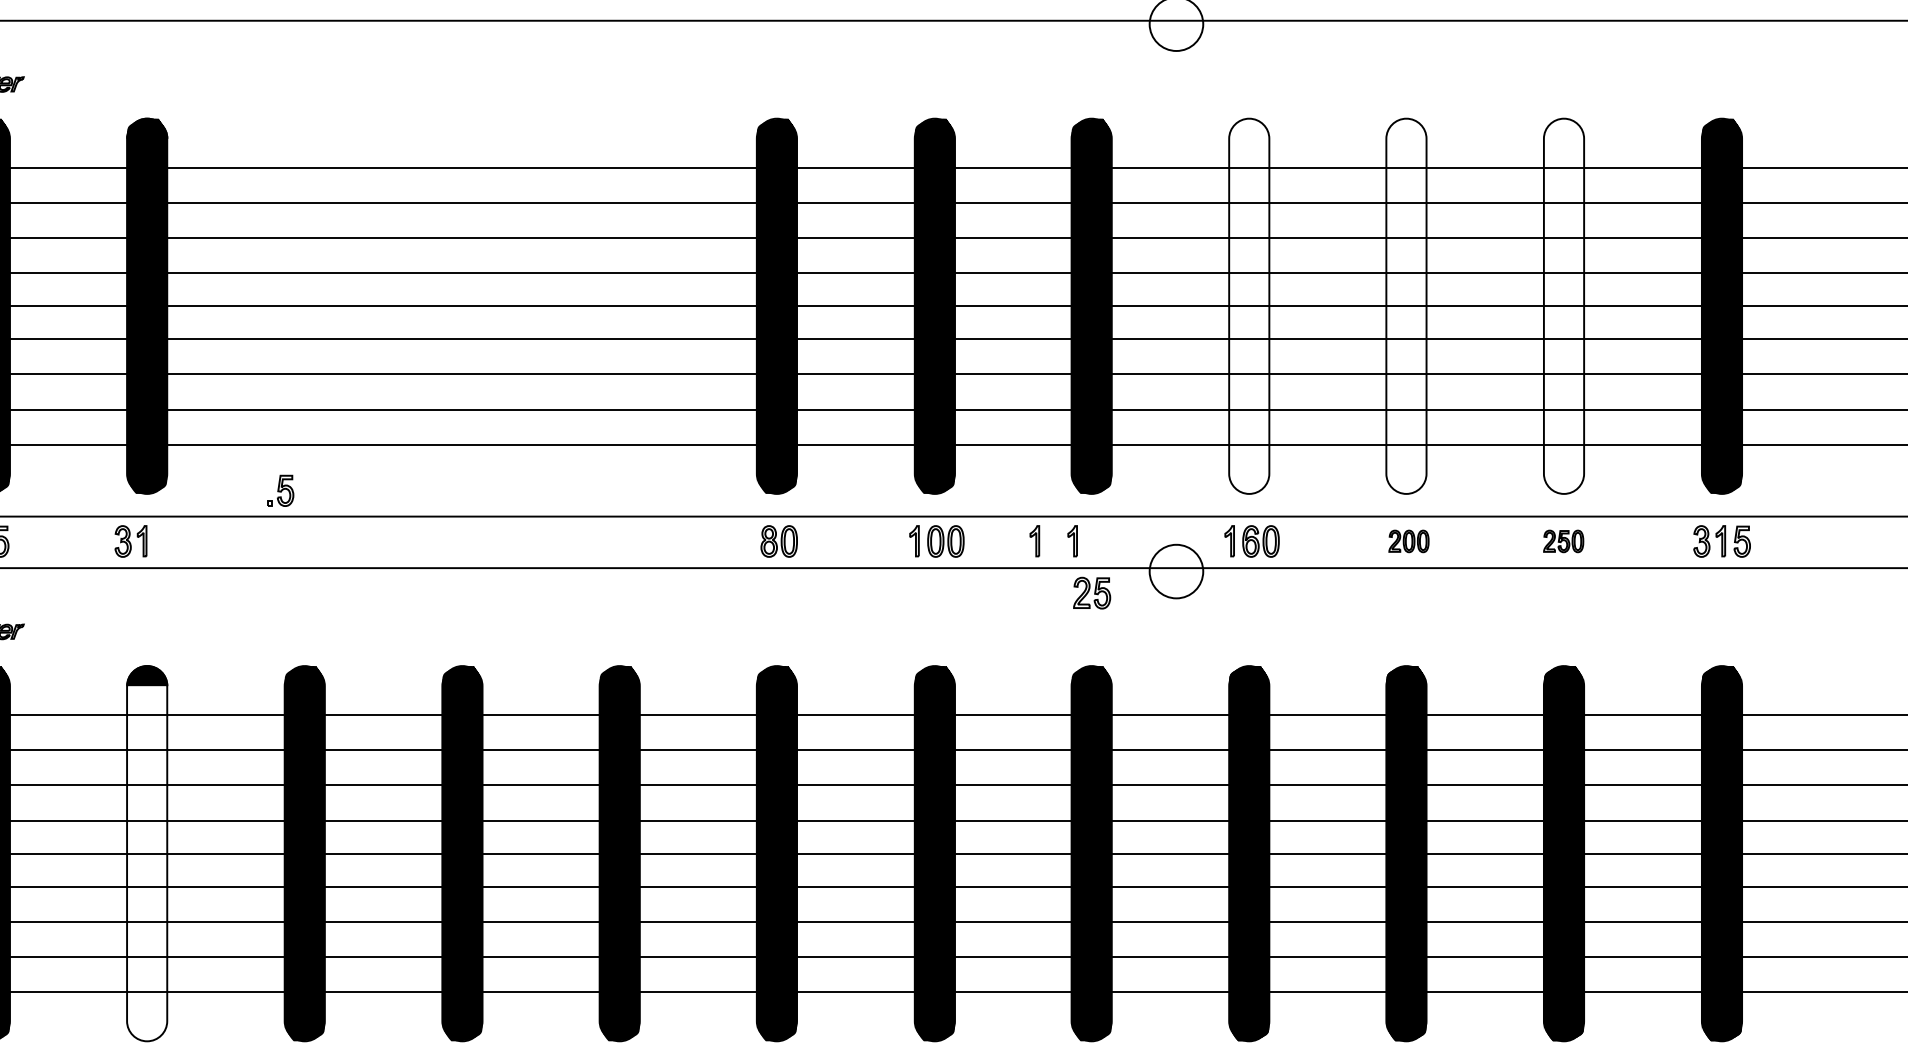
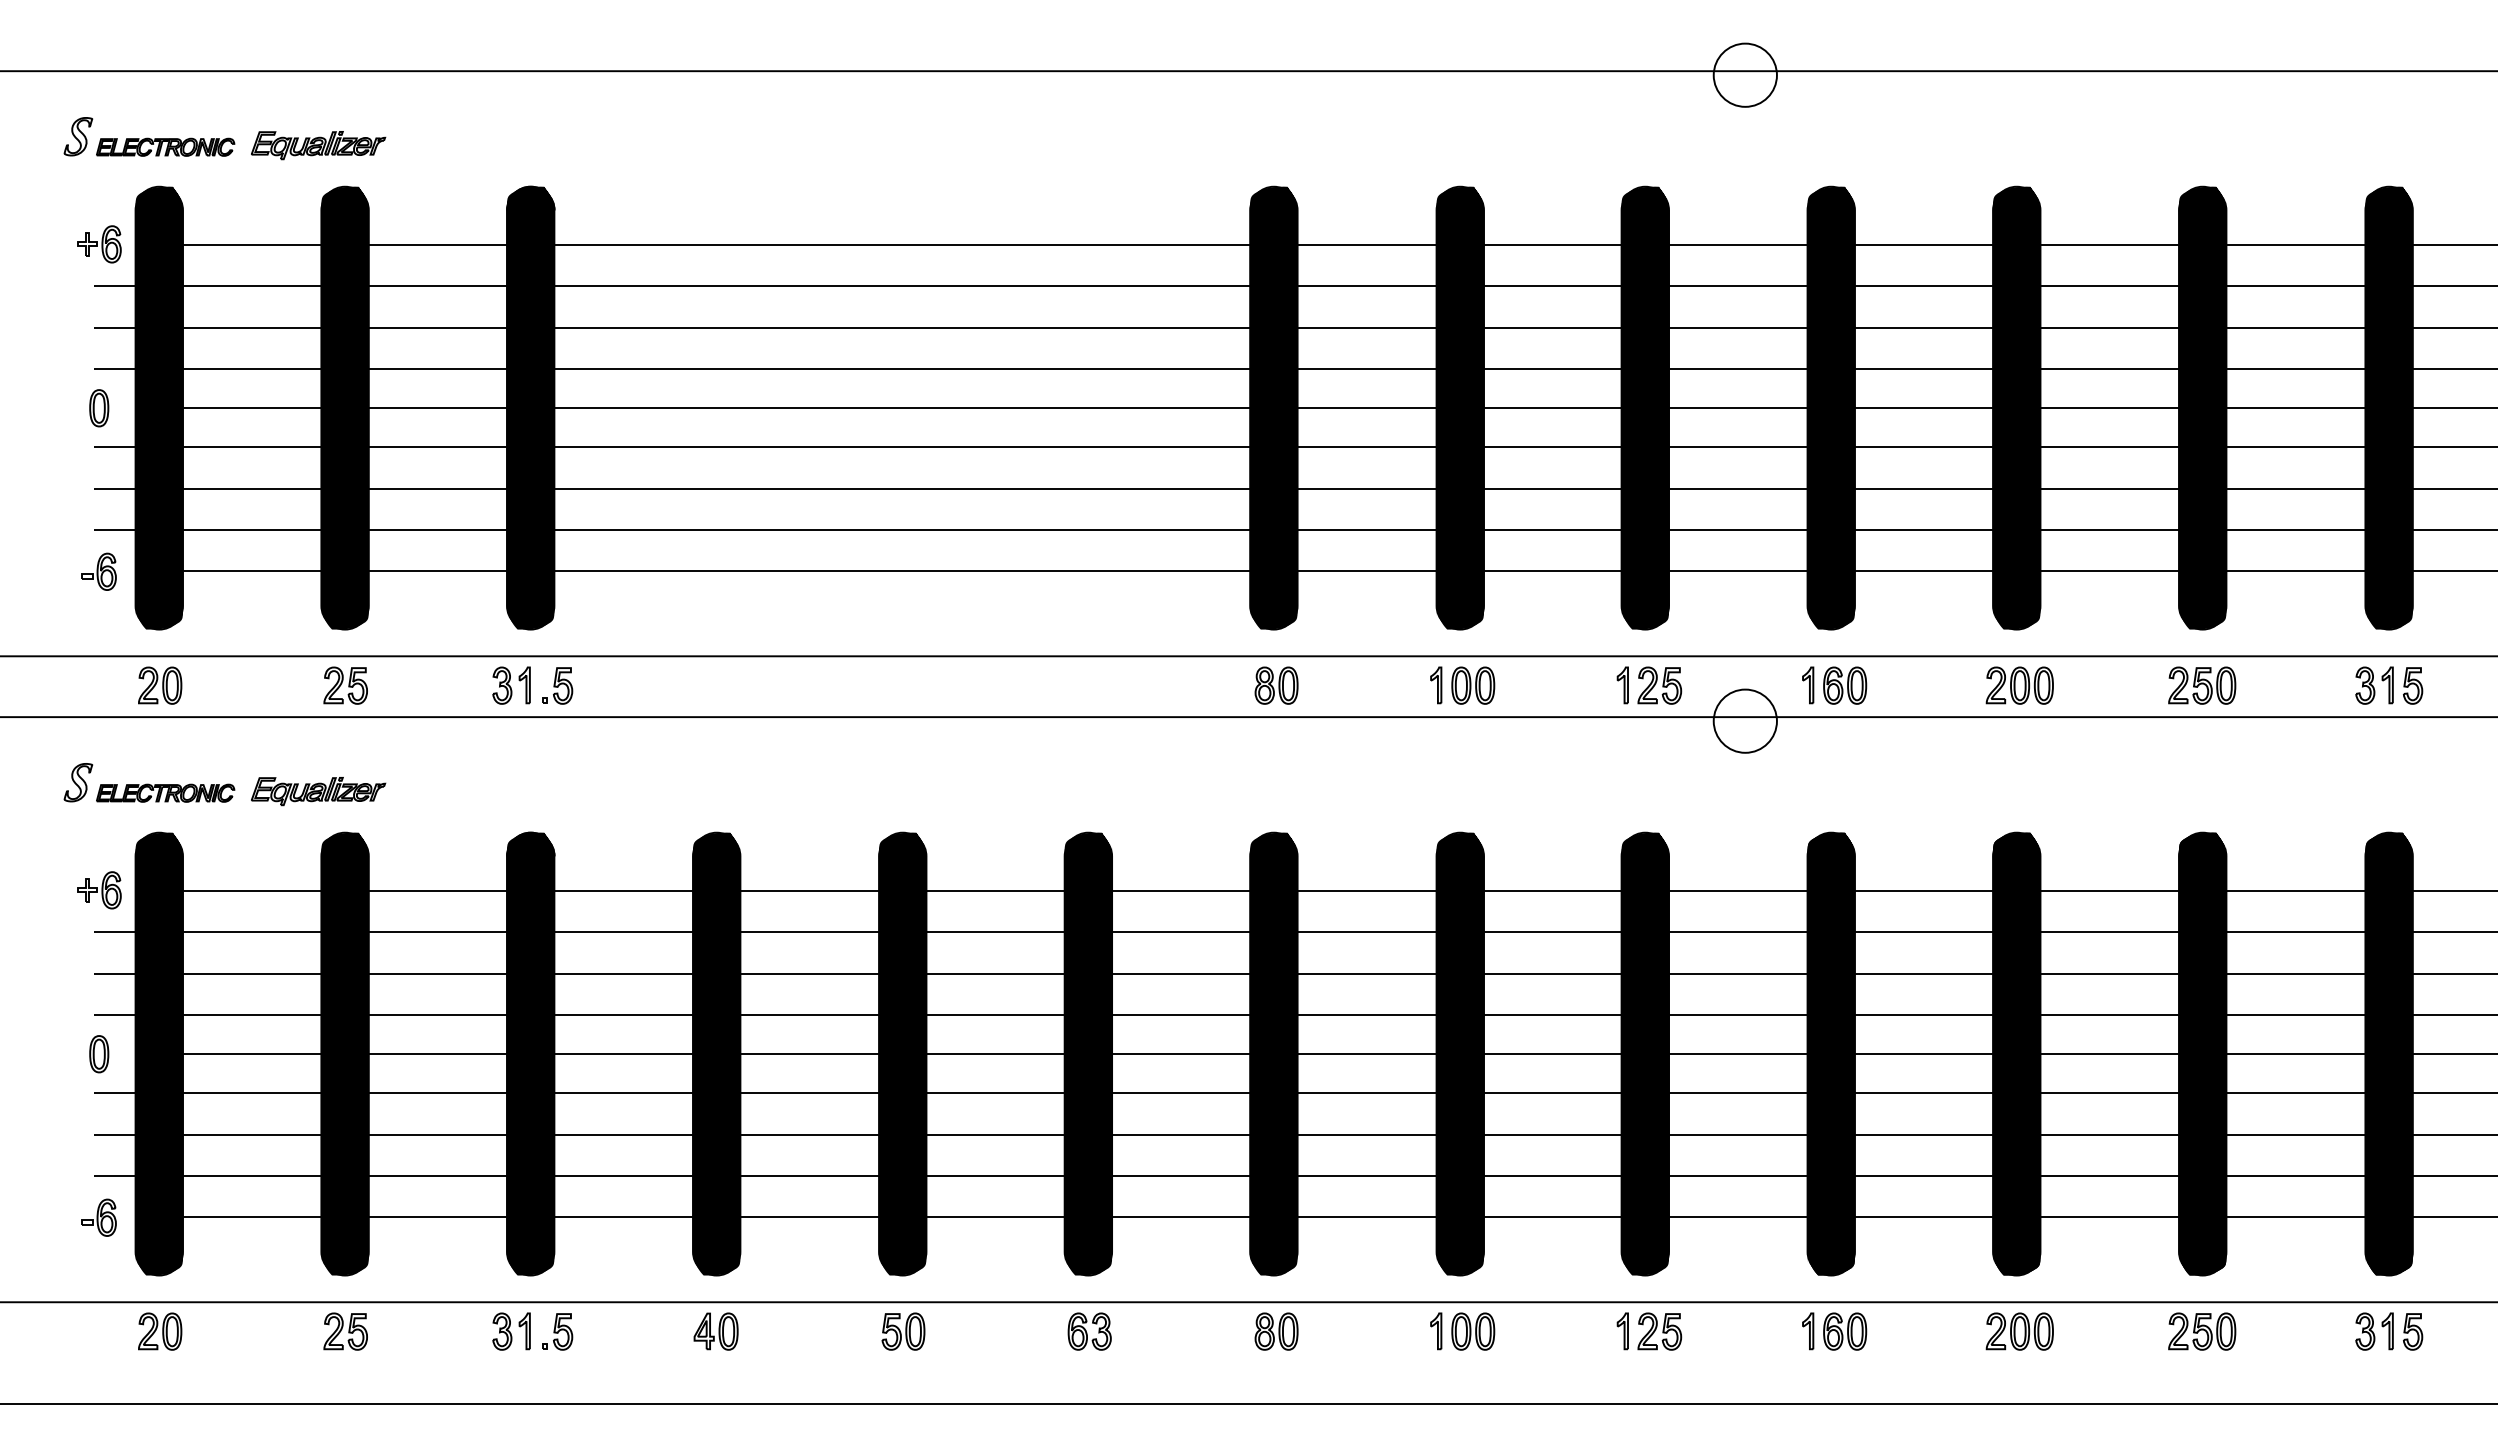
fill: (1248, 305) -> (1830, 407), added
fill: (1406, 305) -> (2016, 407), added
fill: (1563, 305) -> (2202, 407), added
part: (280, 490) -> (557, 685), moved
part: (1035, 541) -> (1578, 685), removed
part: (1408, 541) -> (2019, 685), size x1.43
part: (1563, 541) -> (2202, 685), size x1.43
part: (1091, 593) -> (1659, 685), moved
fill: (146, 853) -> (530, 1053), added

